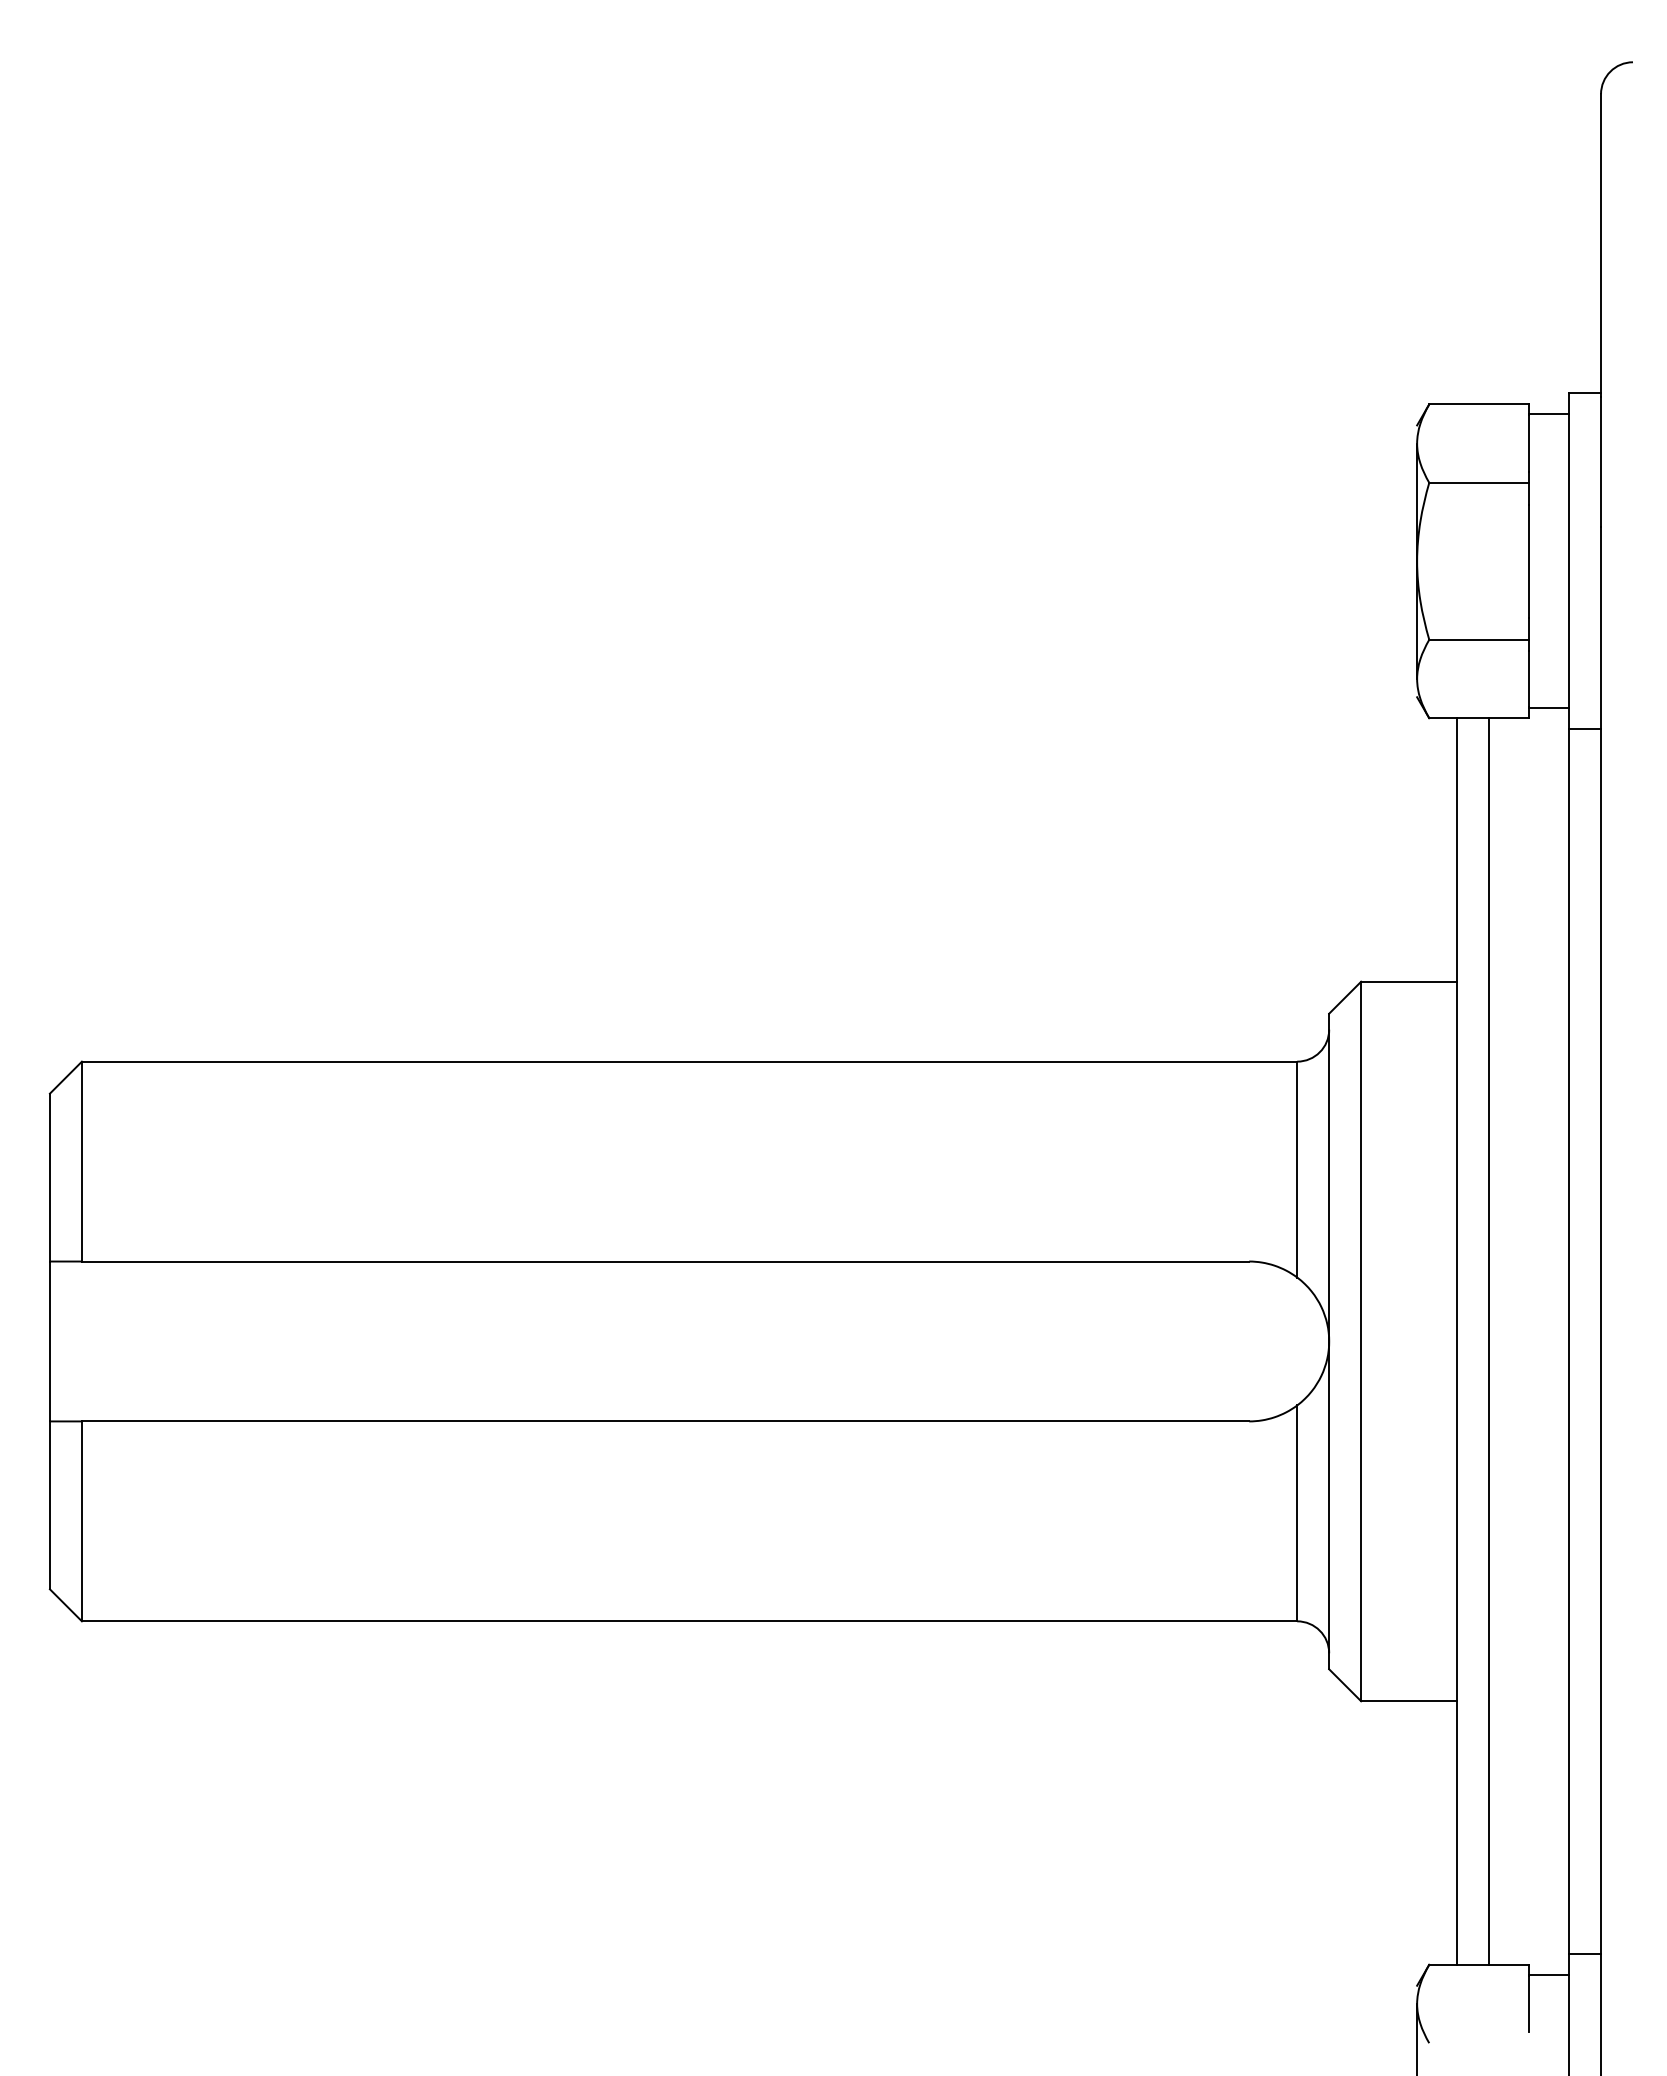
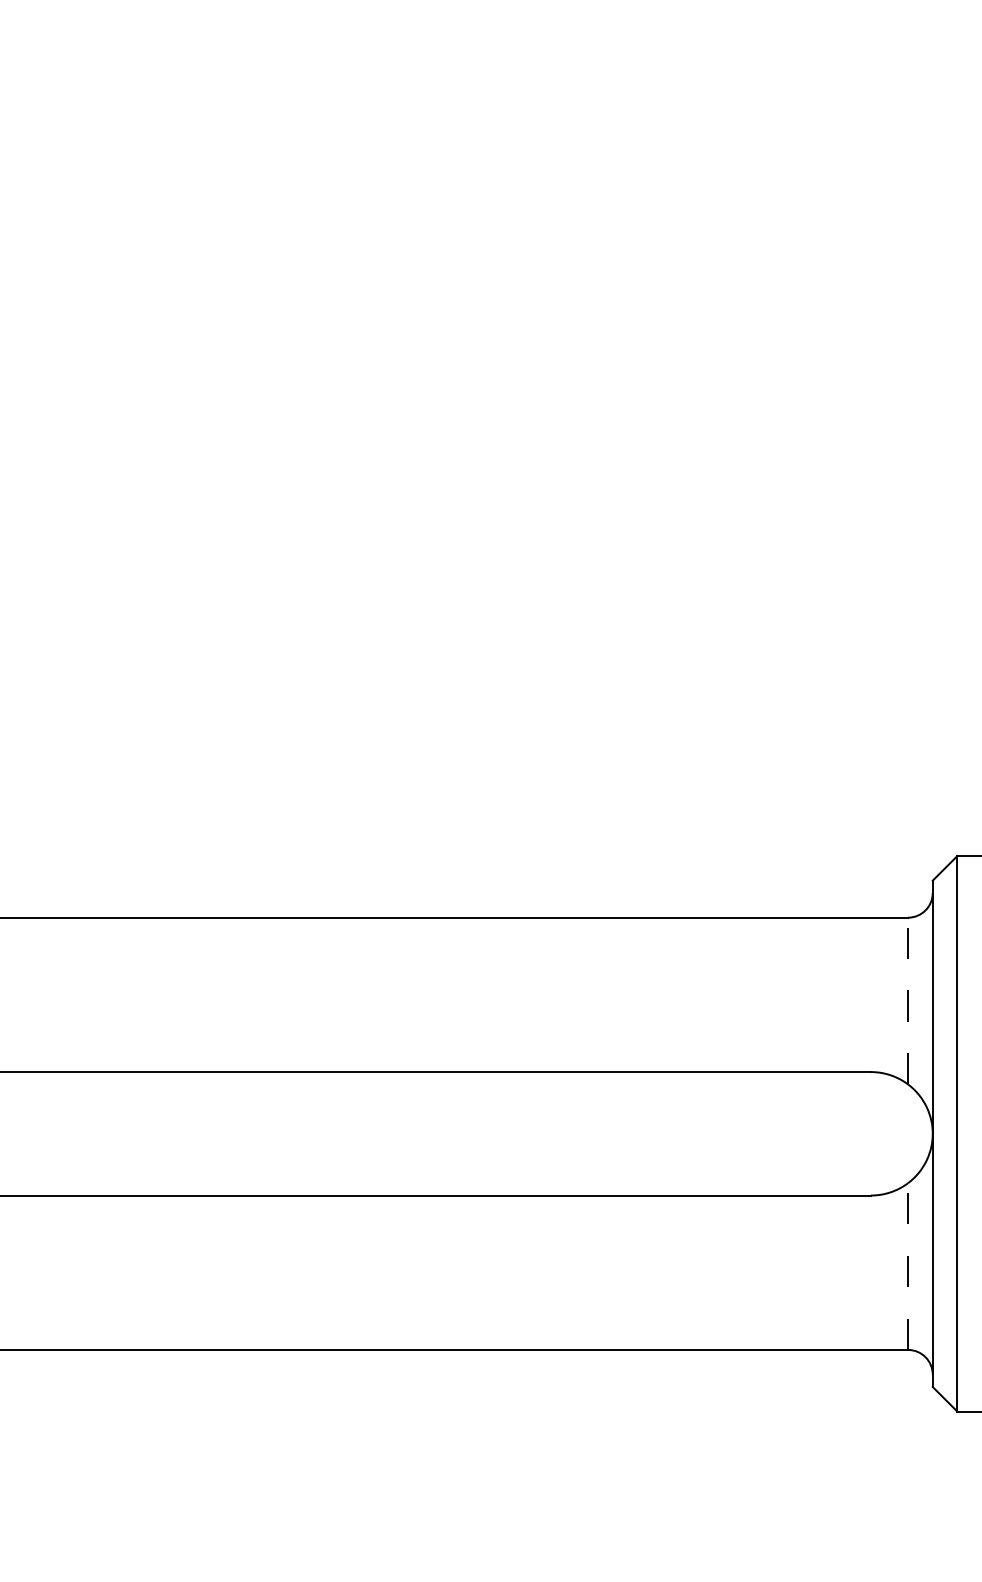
line: (1297, 1169) -> (908, 1000), solid -> dashed
line: (1297, 1513) -> (908, 1266), solid -> dashed

